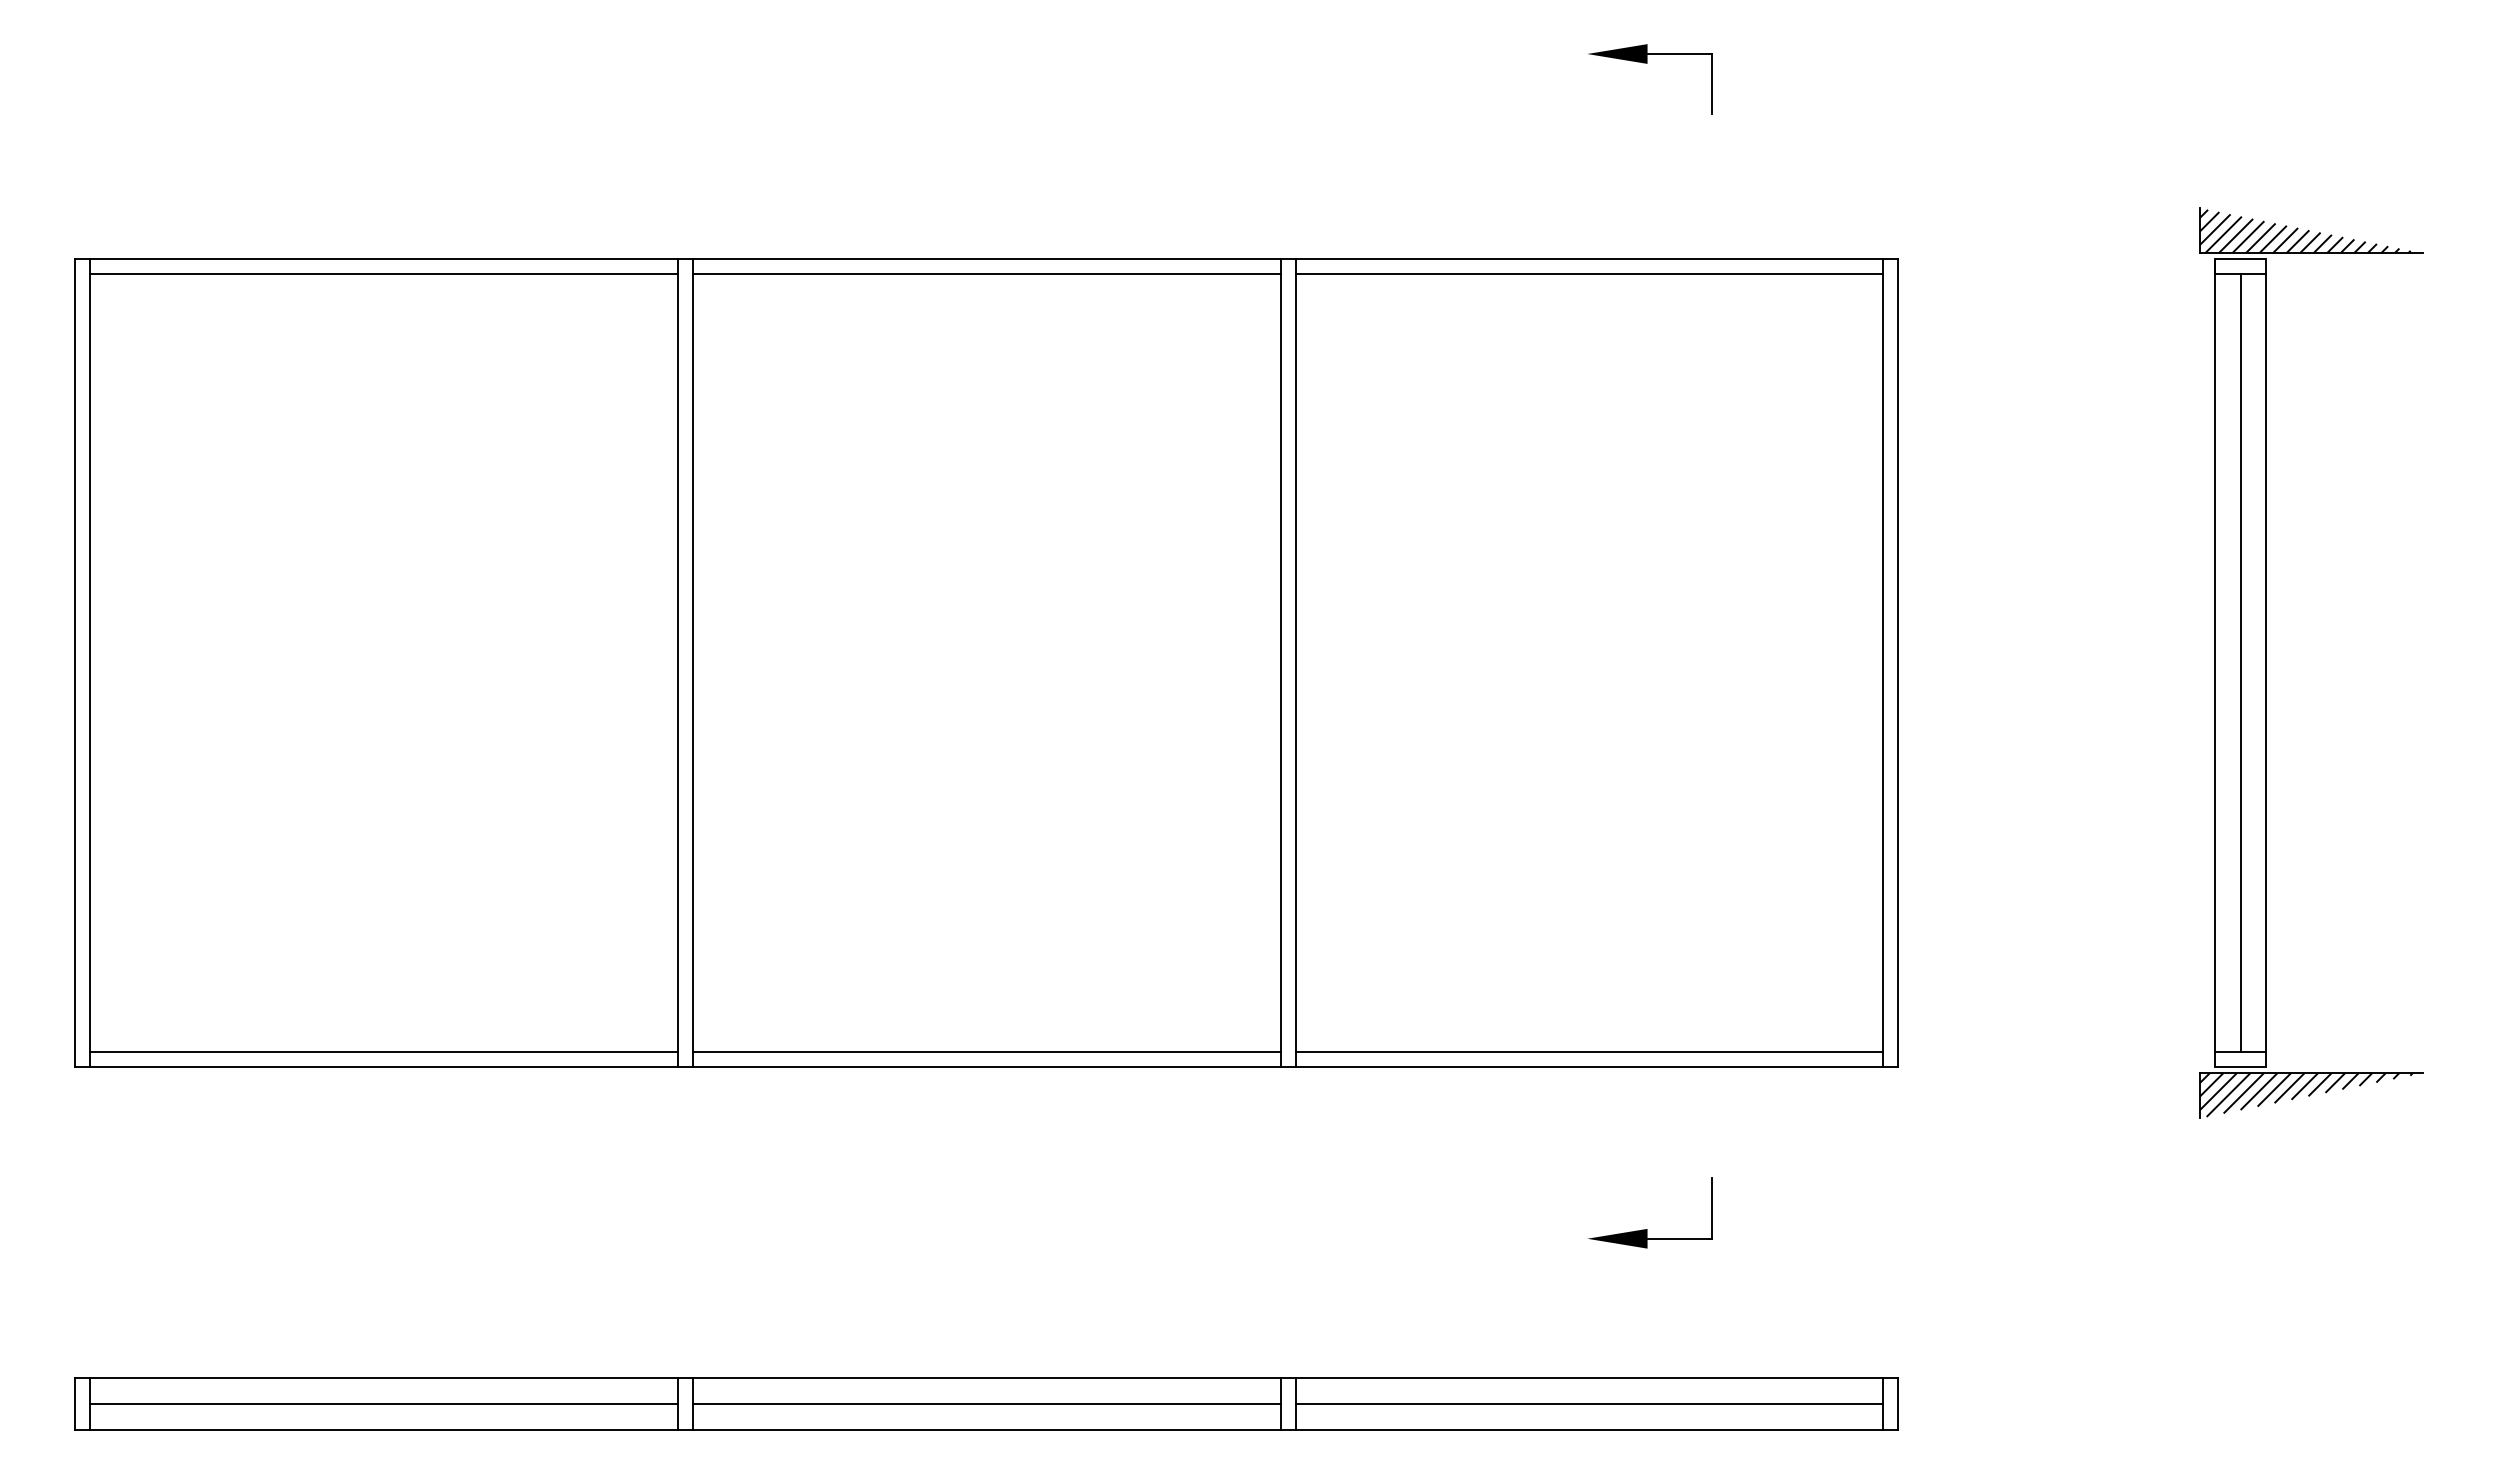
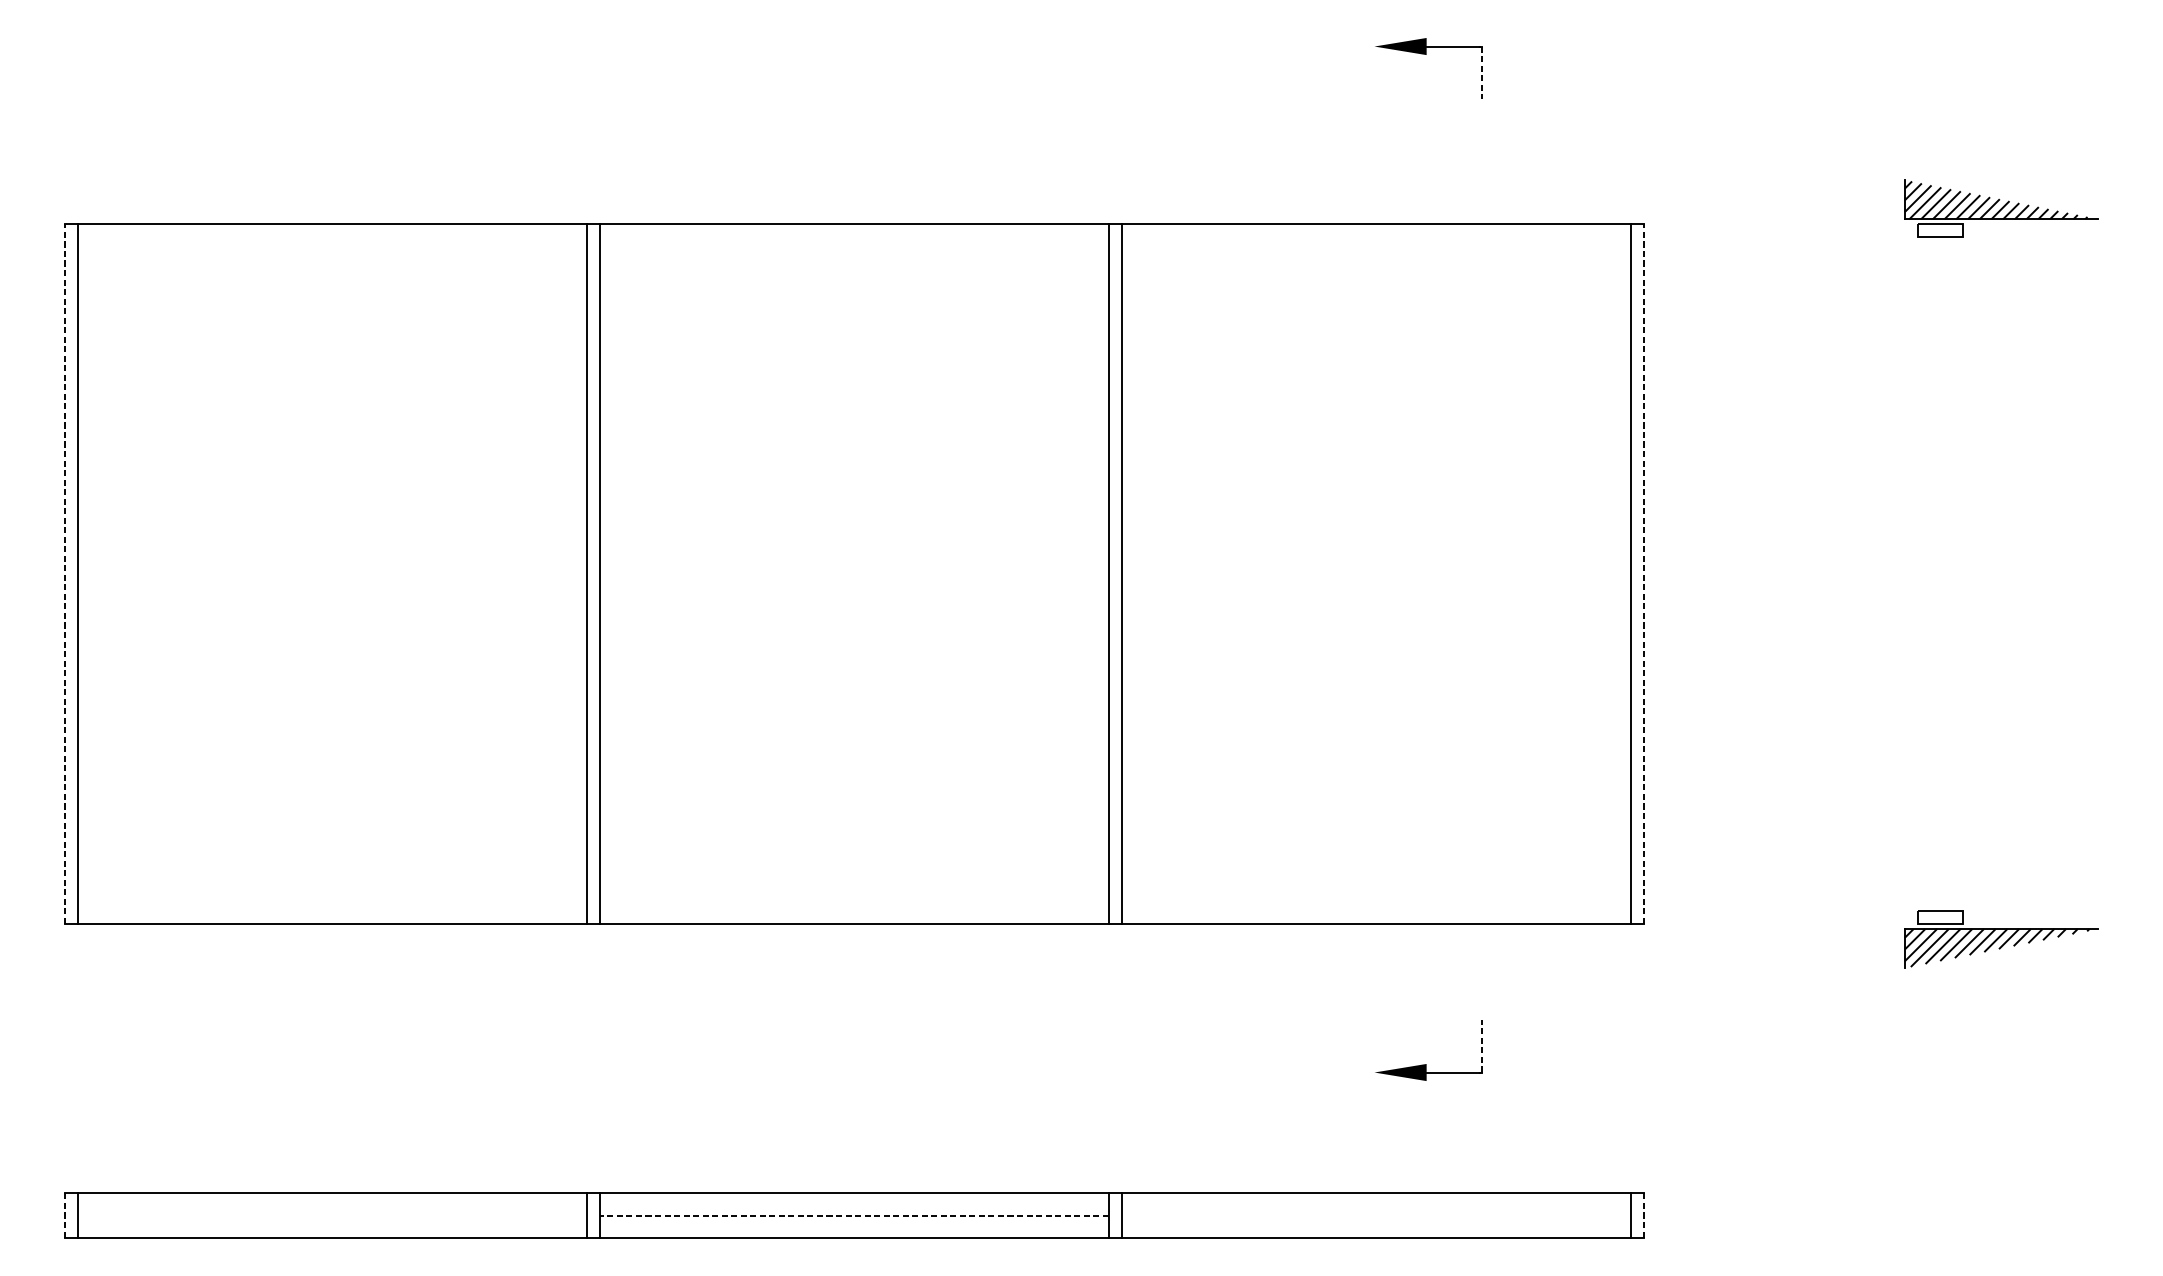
line: (1711, 84) -> (1482, 72), solid -> dashed
line: (383, 274) -> (331, 237), removed
line: (986, 274) -> (854, 237), removed
line: (1589, 274) -> (1376, 237), removed
line: (2214, 655) -> (1917, 567), removed
line: (74, 663) -> (64, 574), solid -> dashed
line: (1898, 663) -> (1643, 574), solid -> dashed
line: (2240, 663) -> (1940, 574), removed
line: (2266, 663) -> (1962, 574), removed
line: (383, 1052) -> (331, 911), removed
line: (986, 1052) -> (854, 911), removed
line: (1589, 1052) -> (1376, 911), removed
line: (1711, 1208) -> (1482, 1046), solid -> dashed
line: (74, 1404) -> (64, 1216), solid -> dashed
line: (383, 1404) -> (331, 1216), removed
line: (986, 1404) -> (854, 1216), solid -> dashed
line: (1589, 1404) -> (1376, 1216), removed
line: (1898, 1404) -> (1643, 1216), solid -> dashed

